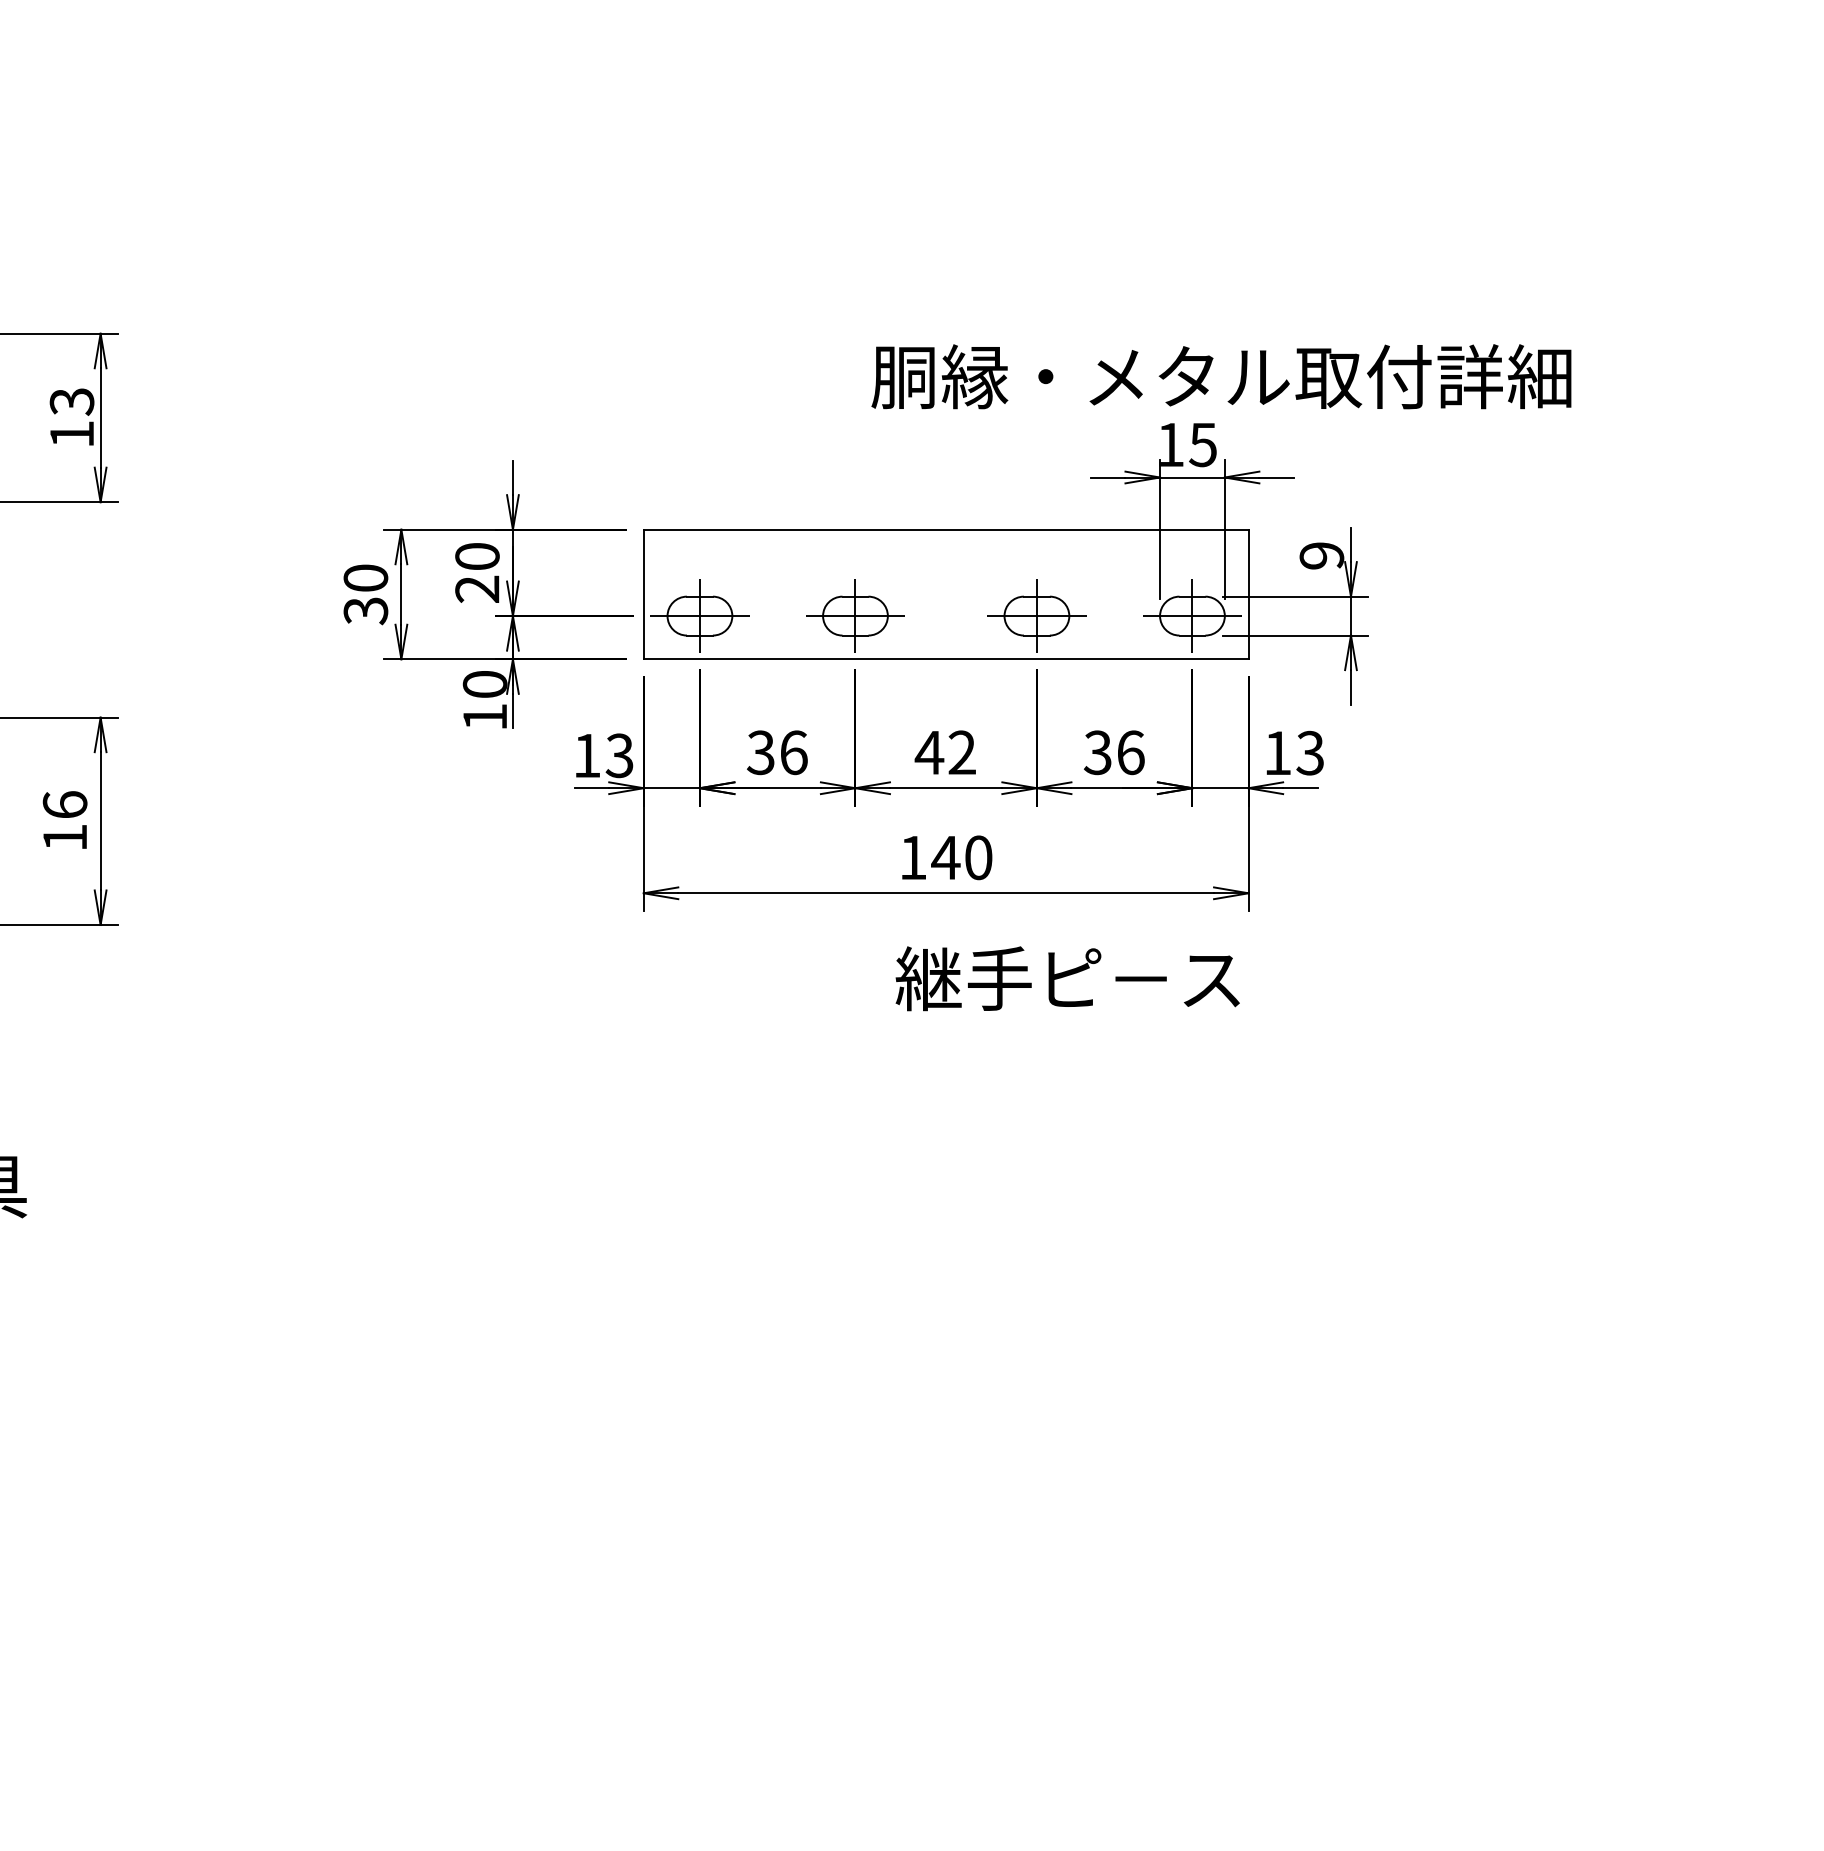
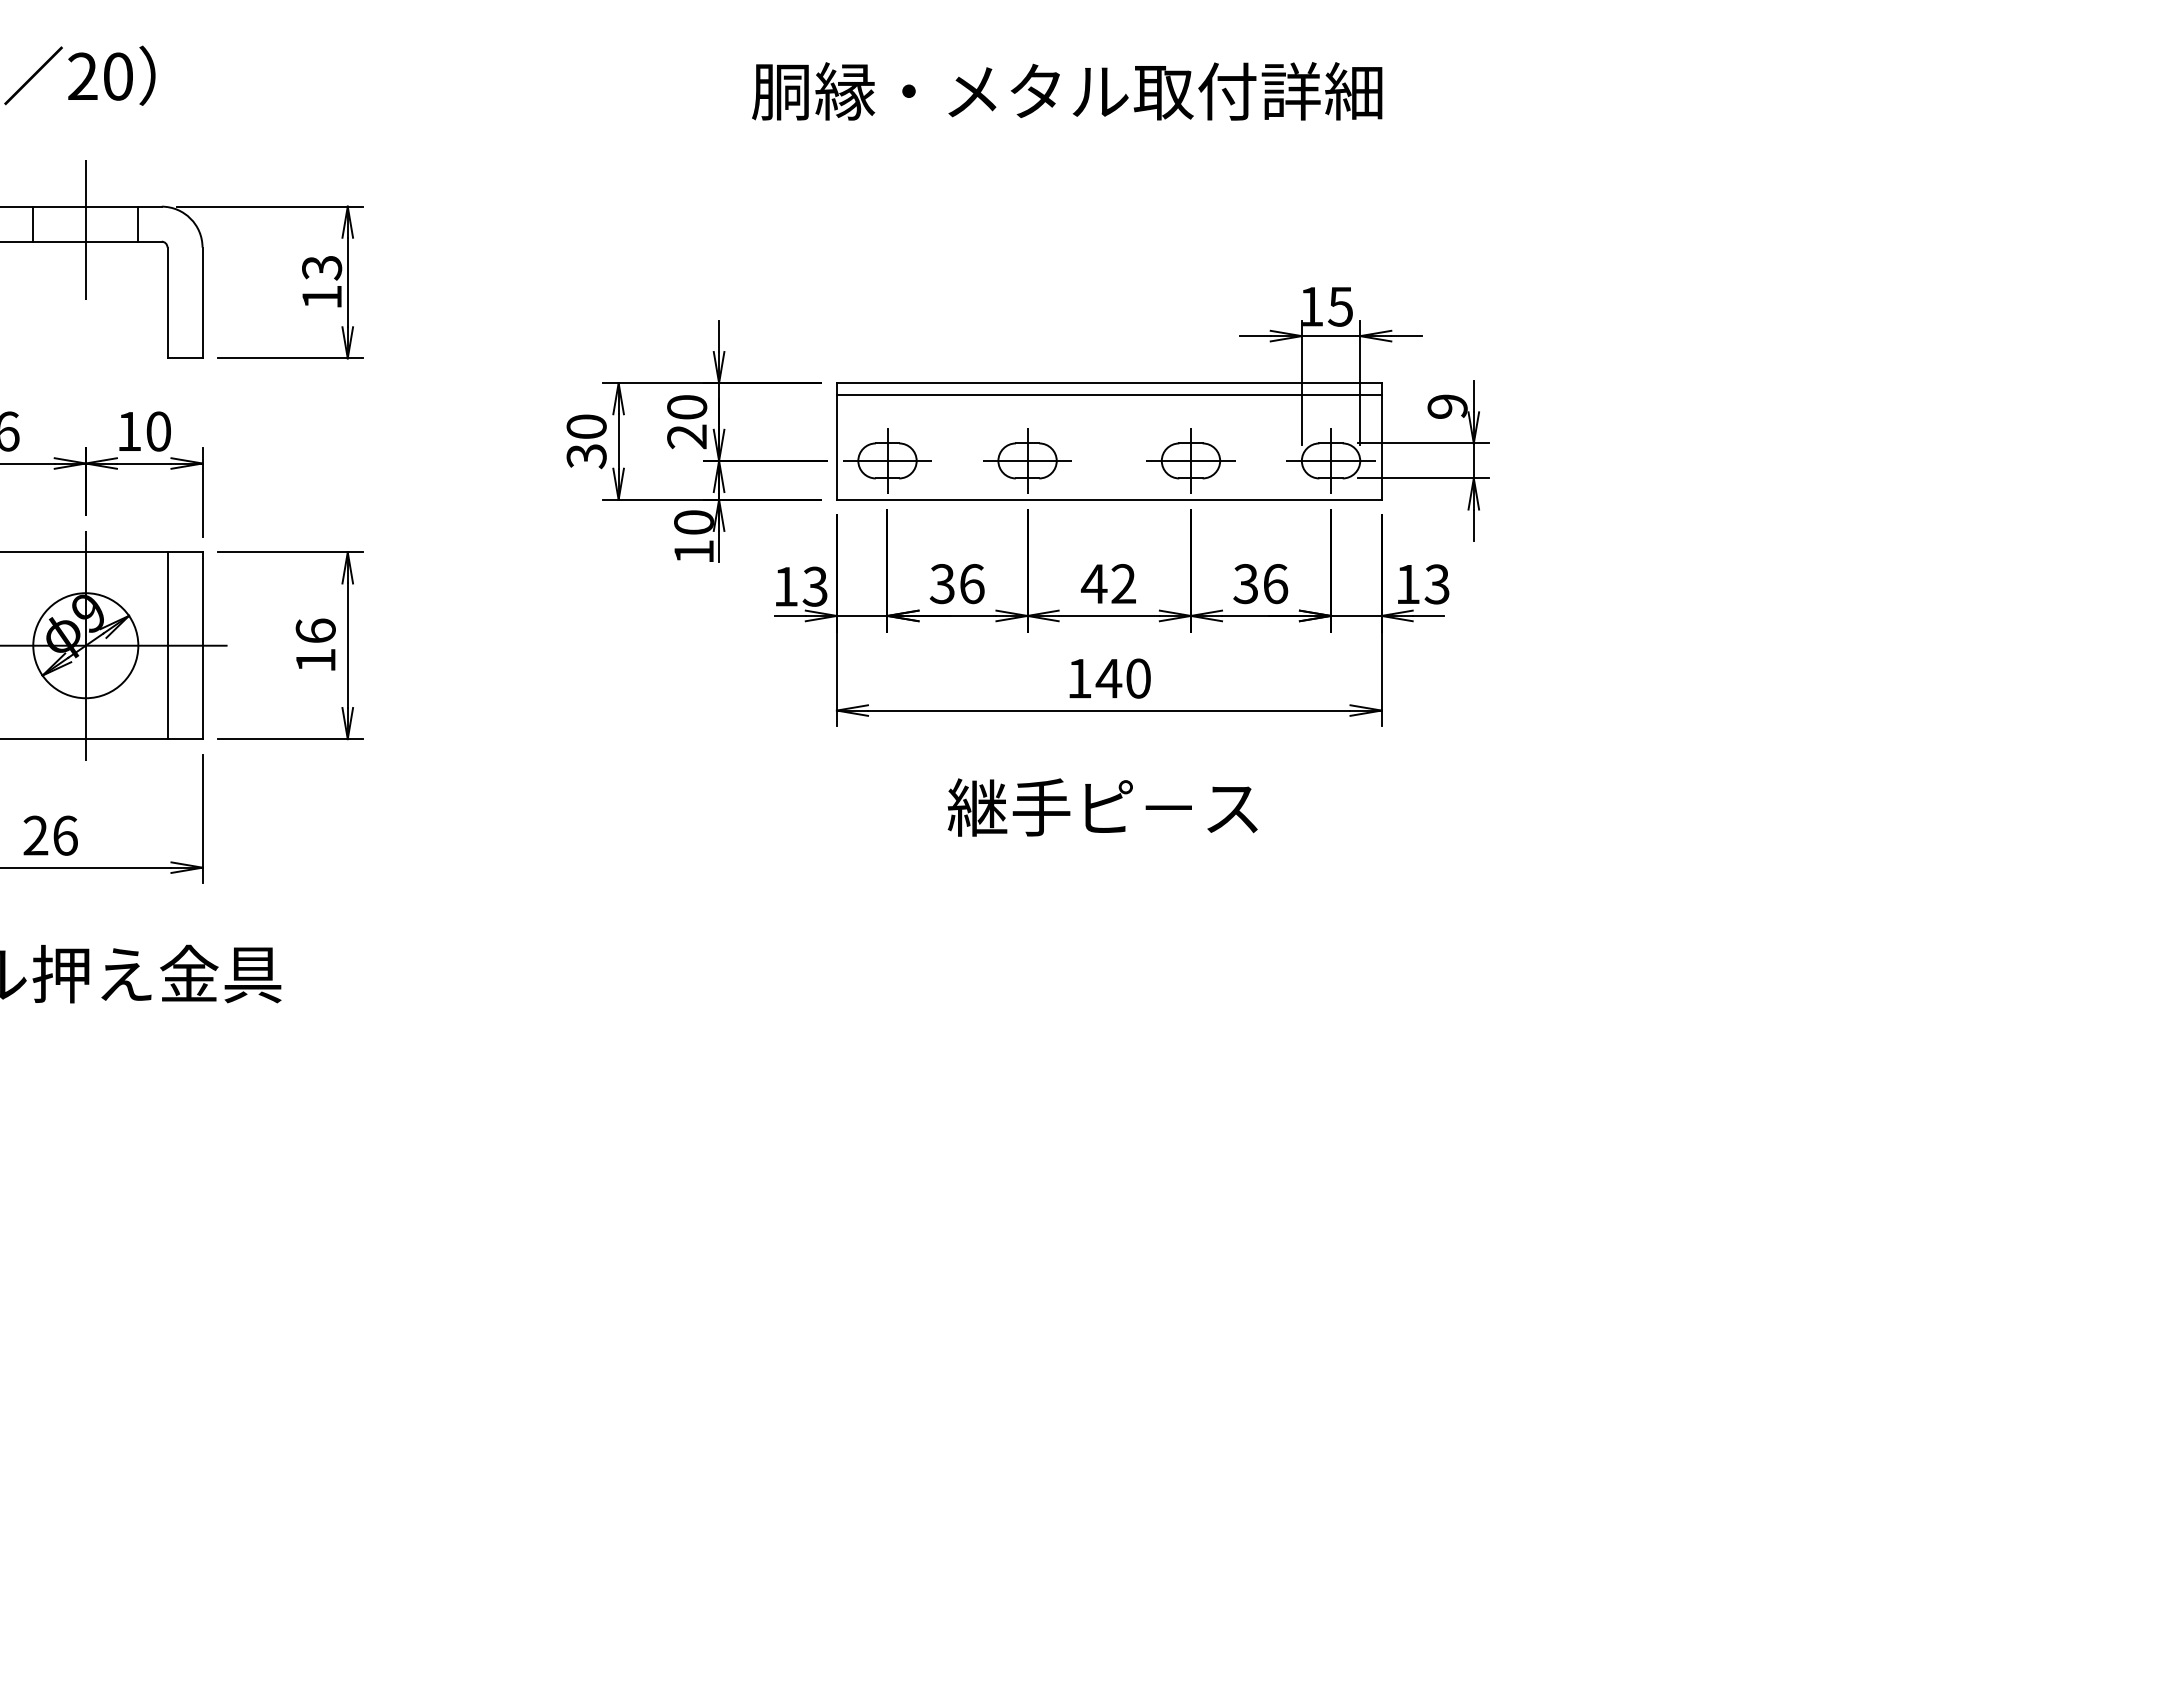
text: (1221, 376) -> (1067, 91), moved
line: (945, 542) -> (1108, 394), added
text: (1067, 978) -> (1102, 807), moved

